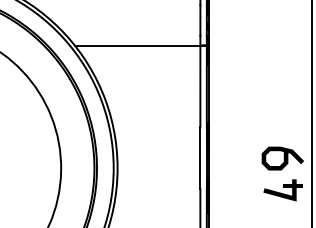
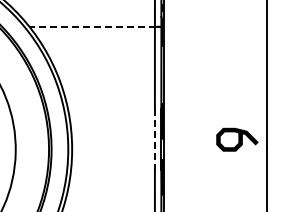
line: (137, 45) -> (92, 26), solid -> dashed
line: (200, 158) -> (155, 139), solid -> dashed
part: (282, 190) -> (237, 171), removed

